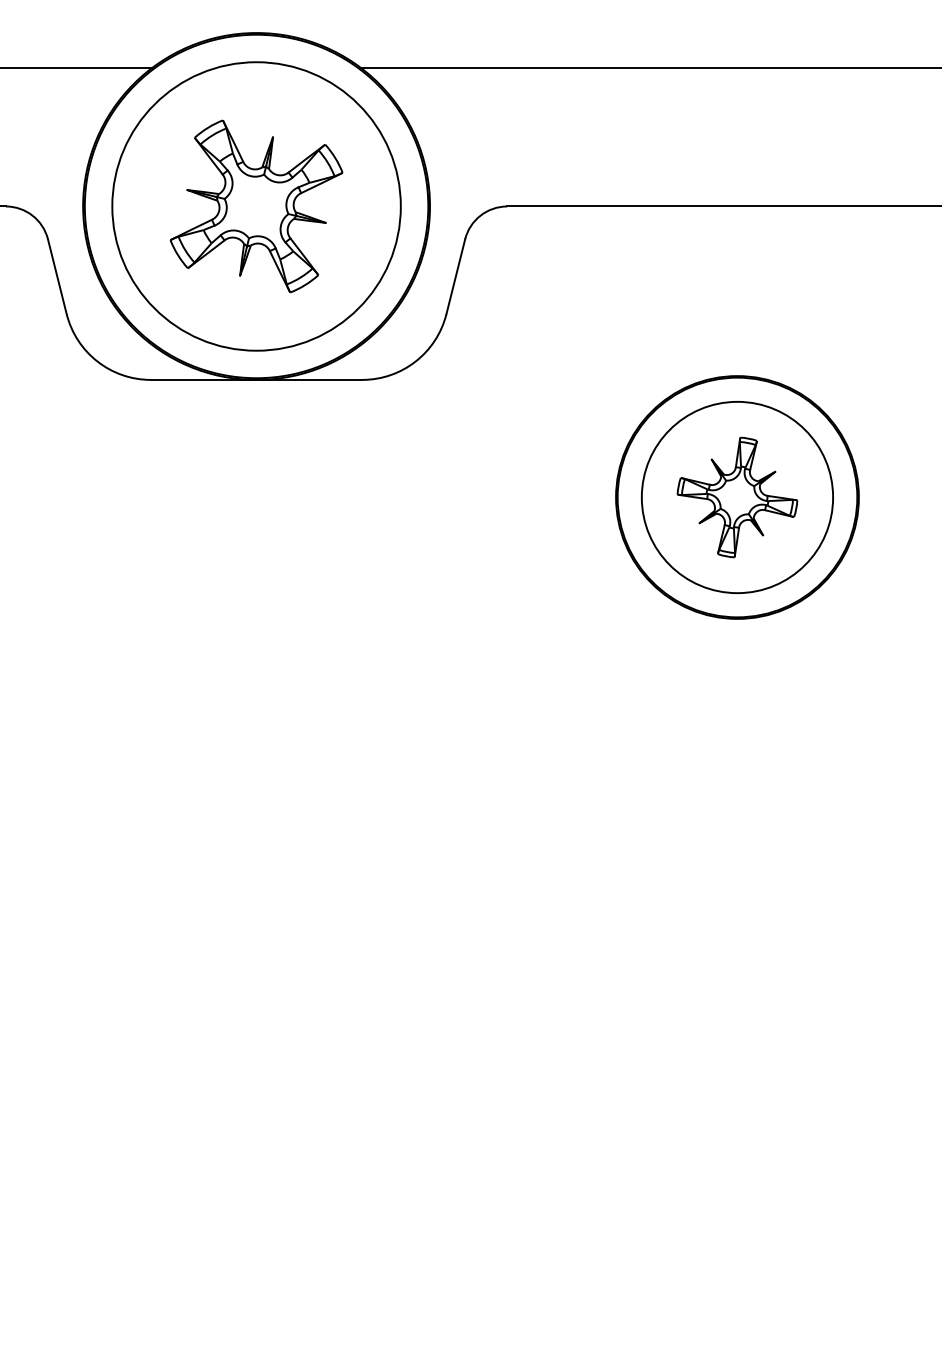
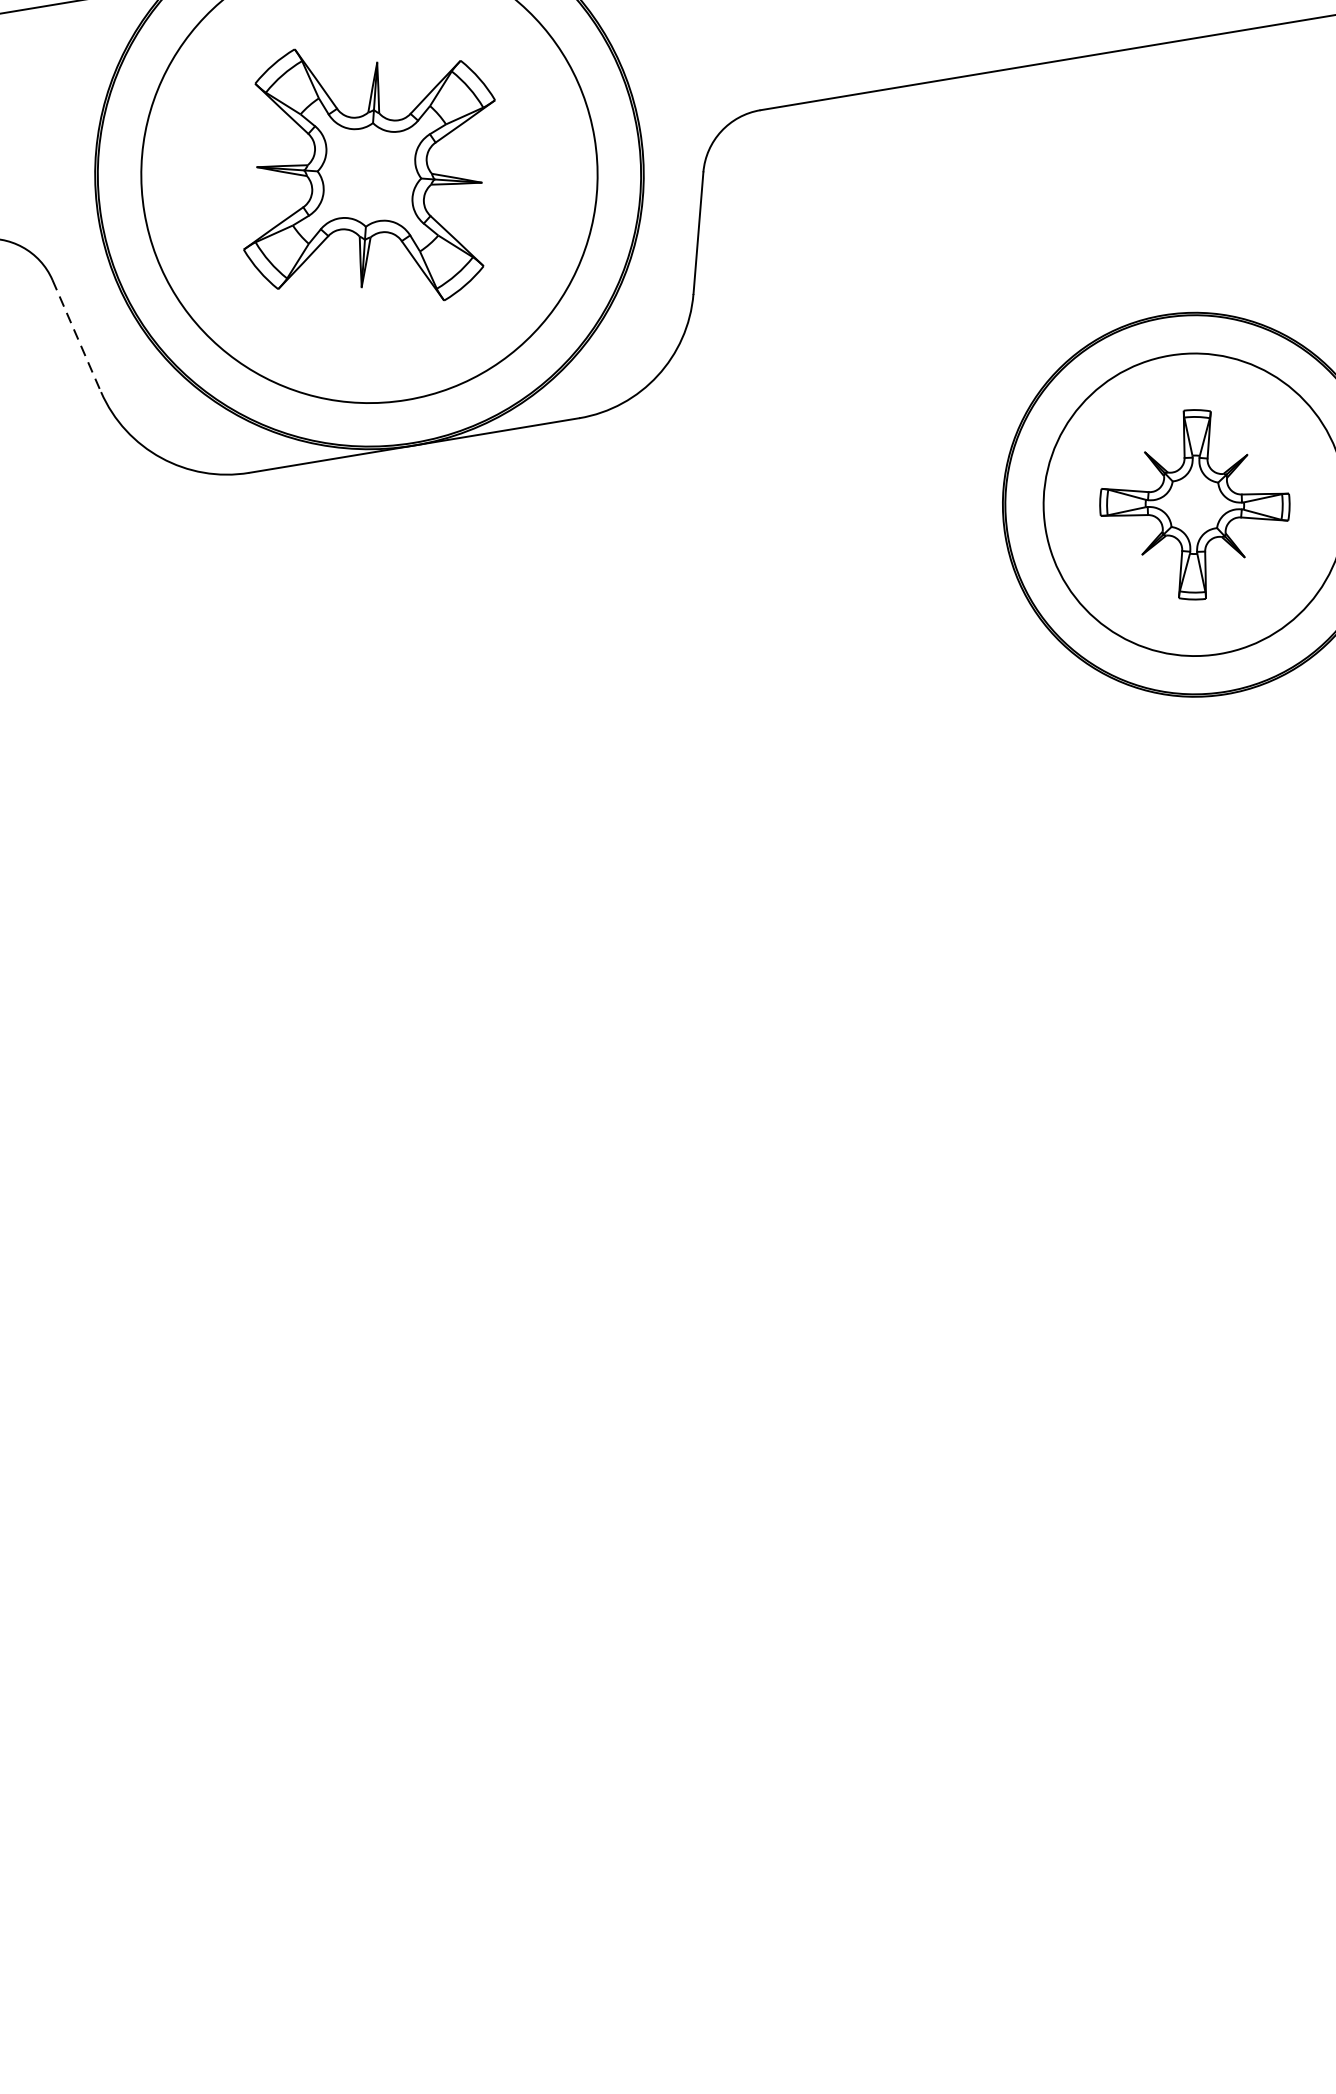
line: (57, 276) -> (76, 335), solid -> dashed

